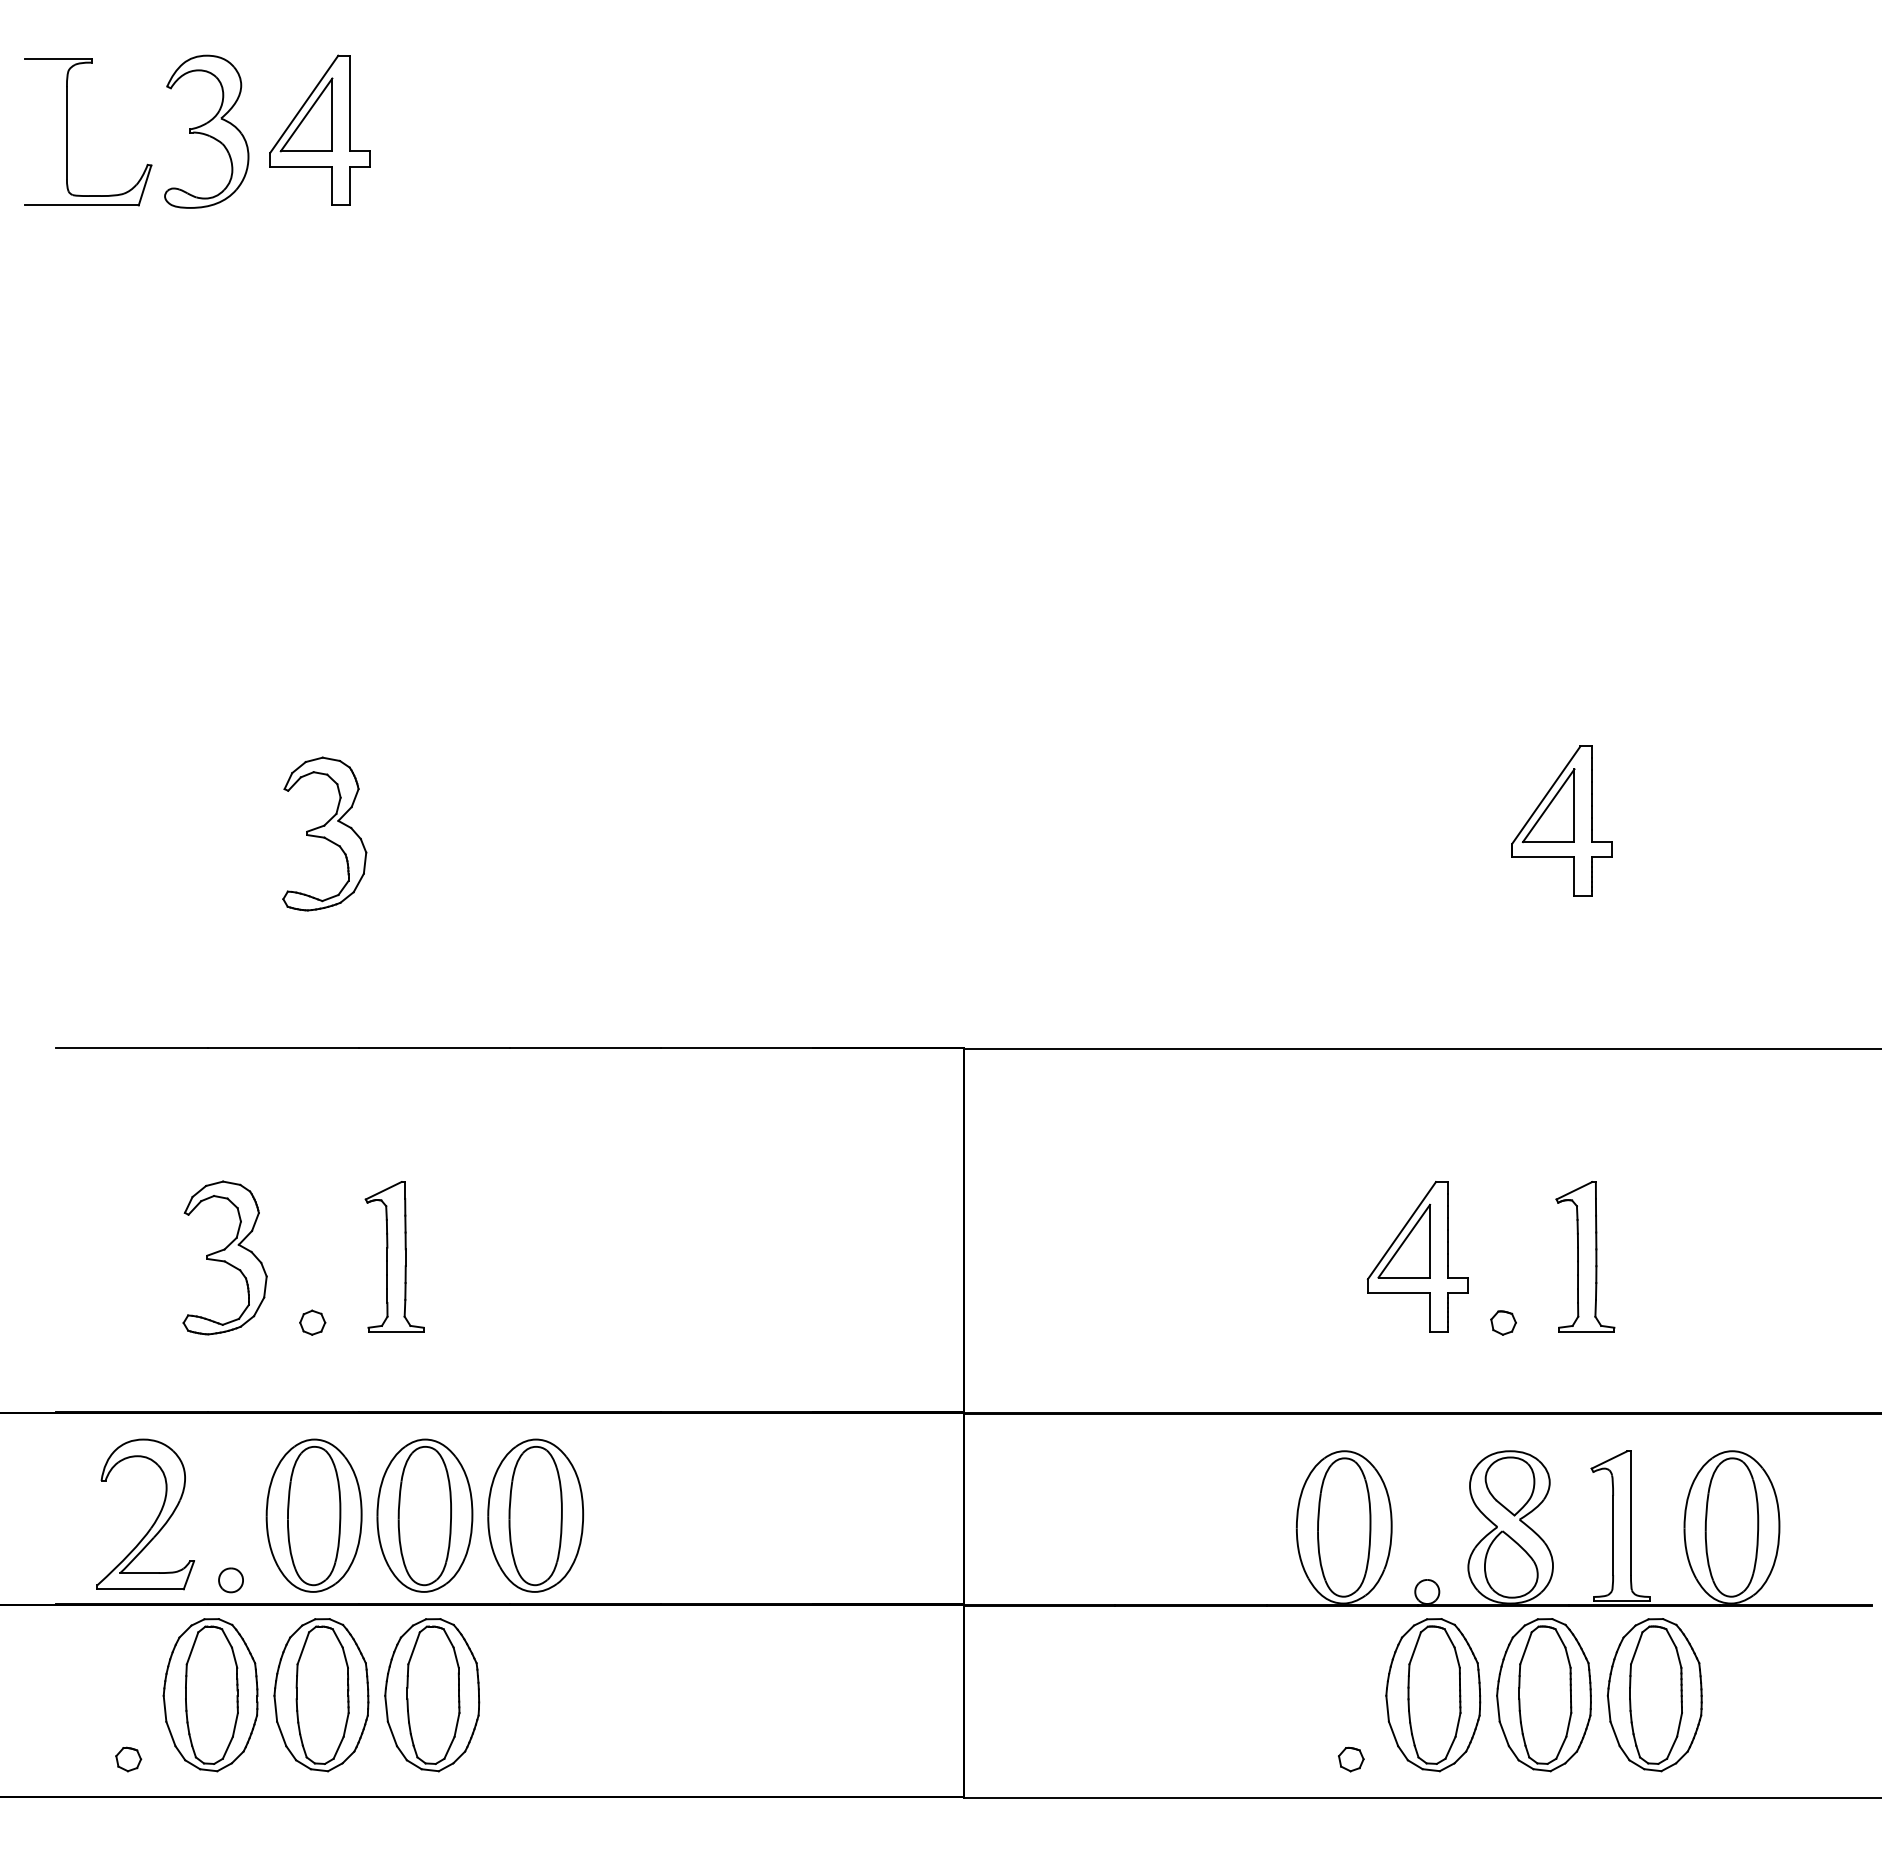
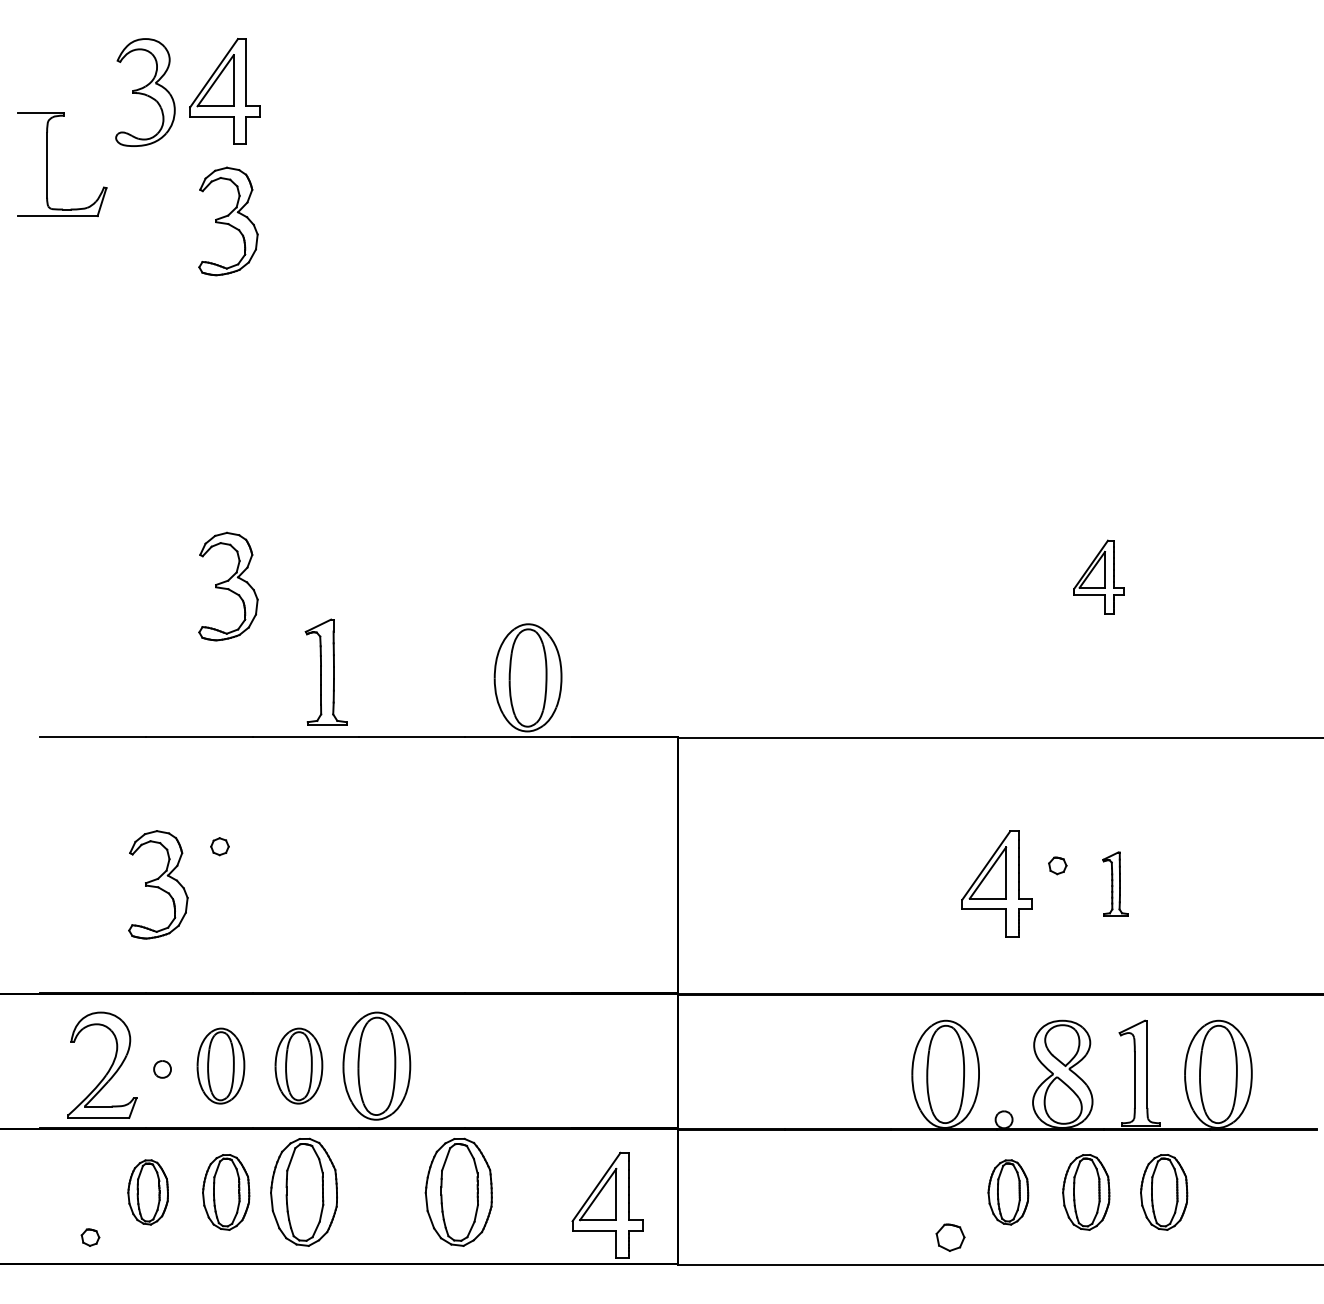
part: (67, 132) -> (47, 164), moved
part: (324, 314) -> (228, 221), added
part: (1561, 820) -> (1098, 577), size x0.7
part: (750, 963) -> (527, 677), added
part: (394, 1256) -> (326, 672), moved
part: (1585, 1256) -> (1115, 883), size x0.6
part: (312, 1322) -> (219, 846), moved
part: (1503, 1322) -> (1057, 865), moved
part: (313, 1515) -> (220, 1066), size x0.7
part: (424, 1515) -> (298, 1066), size x0.7
part: (230, 1580) -> (162, 1069), moved
part: (210, 1695) -> (148, 1192), size x0.6
part: (321, 1695) -> (226, 1192), size x0.7
part: (652, 1695) -> (459, 1192), added
part: (1433, 1695) -> (1008, 1192), size x0.6
part: (1543, 1695) -> (1085, 1192), size x0.7
part: (1654, 1695) -> (1163, 1192), size x0.7
part: (863, 1713) -> (607, 1205), added
part: (1351, 1759) -> (950, 1237), size x1.6

